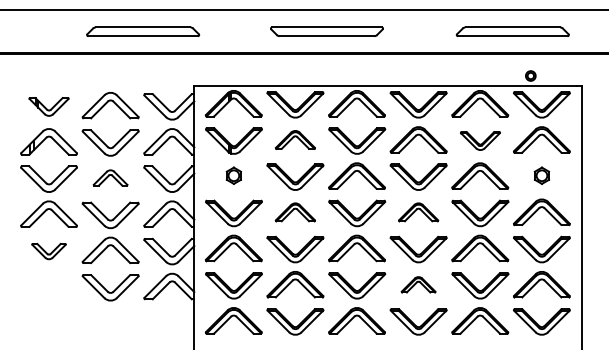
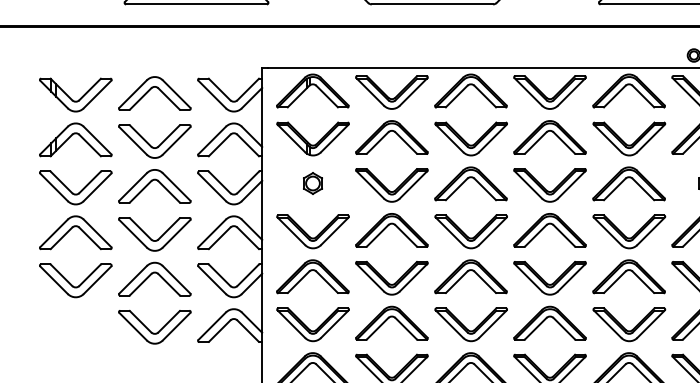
part: (48, 106) -> (75, 94), size x1.43
part: (295, 139) -> (392, 136), size x1.43
part: (480, 140) -> (629, 138), size x1.43
part: (110, 177) -> (154, 185), size x1.67
part: (295, 212) -> (392, 230), size x1.43
part: (418, 212) -> (549, 230), size x1.43
part: (48, 251) -> (75, 280), size x1.67
part: (418, 284) -> (549, 323), size x1.67

